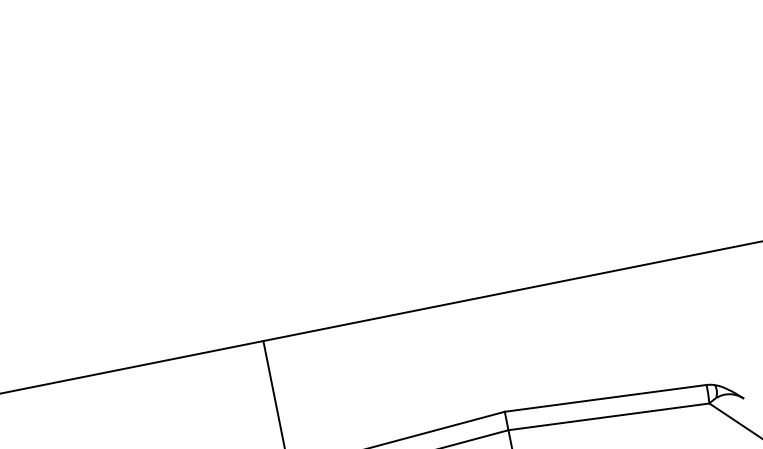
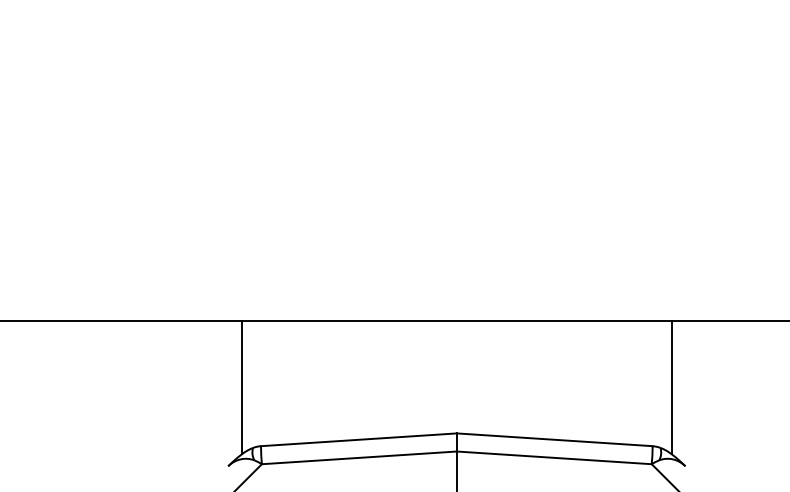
line: (713, 321) -> (671, 387), added

